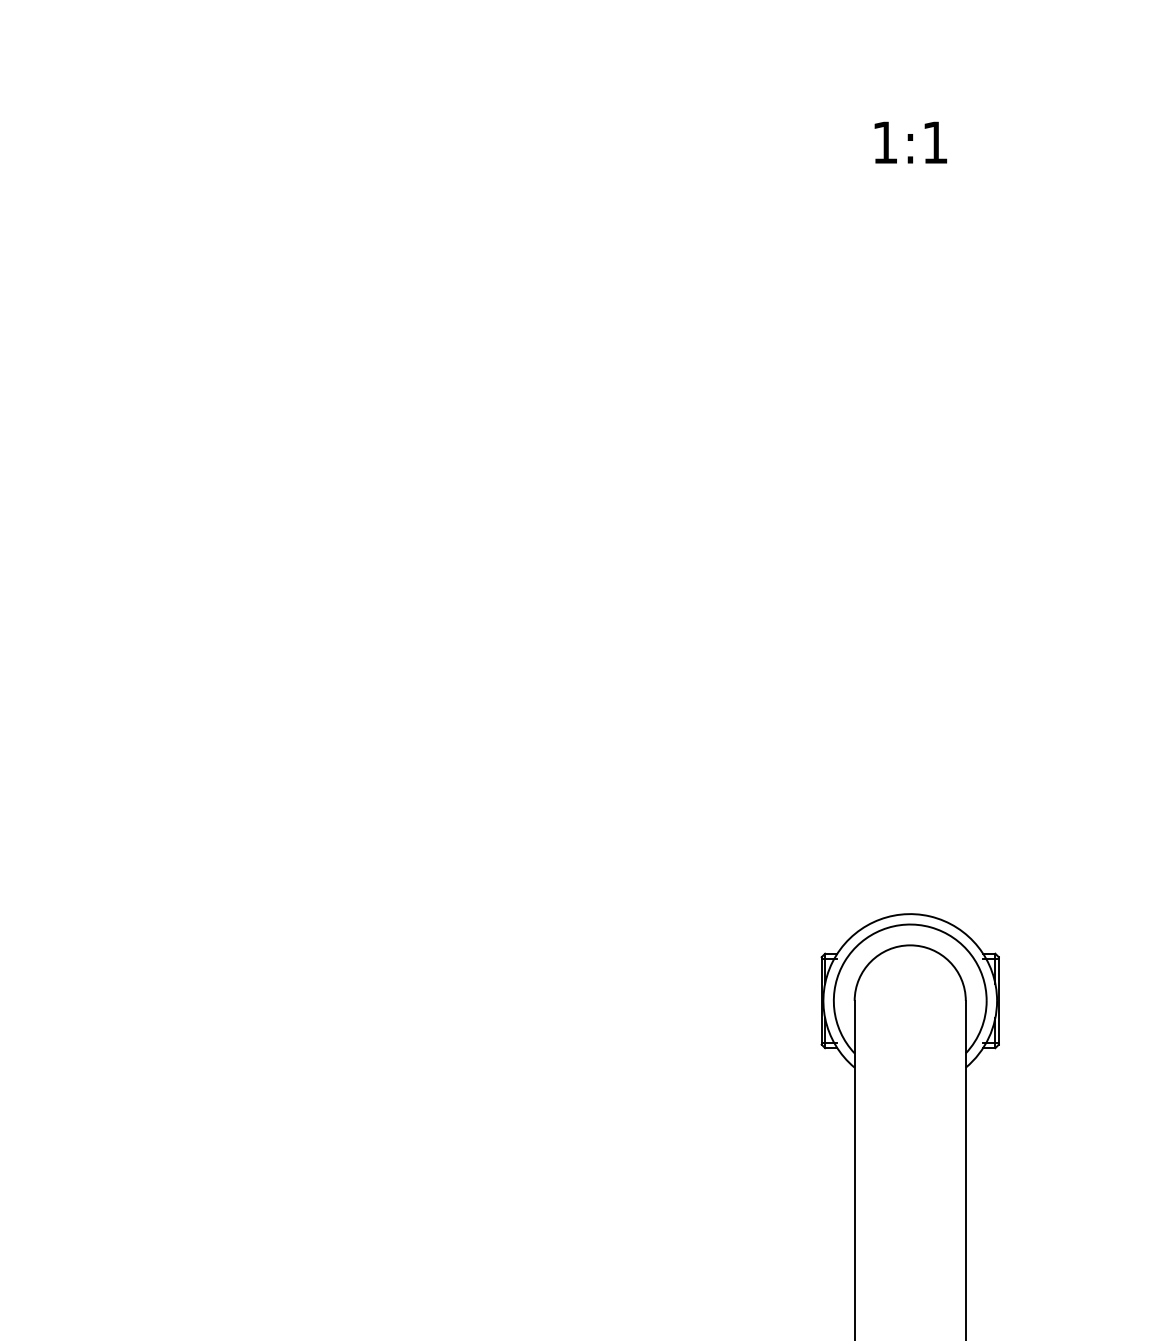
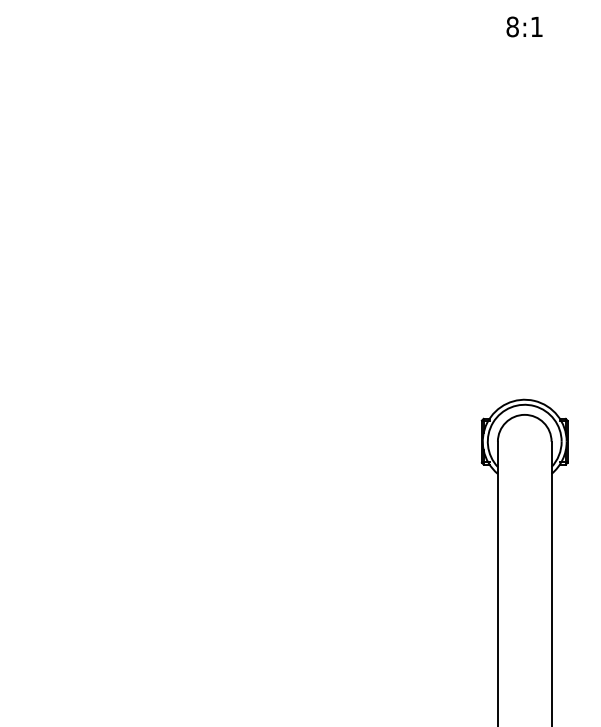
text: (884, 141) -> (512, 26), 1:1 -> 8:1

